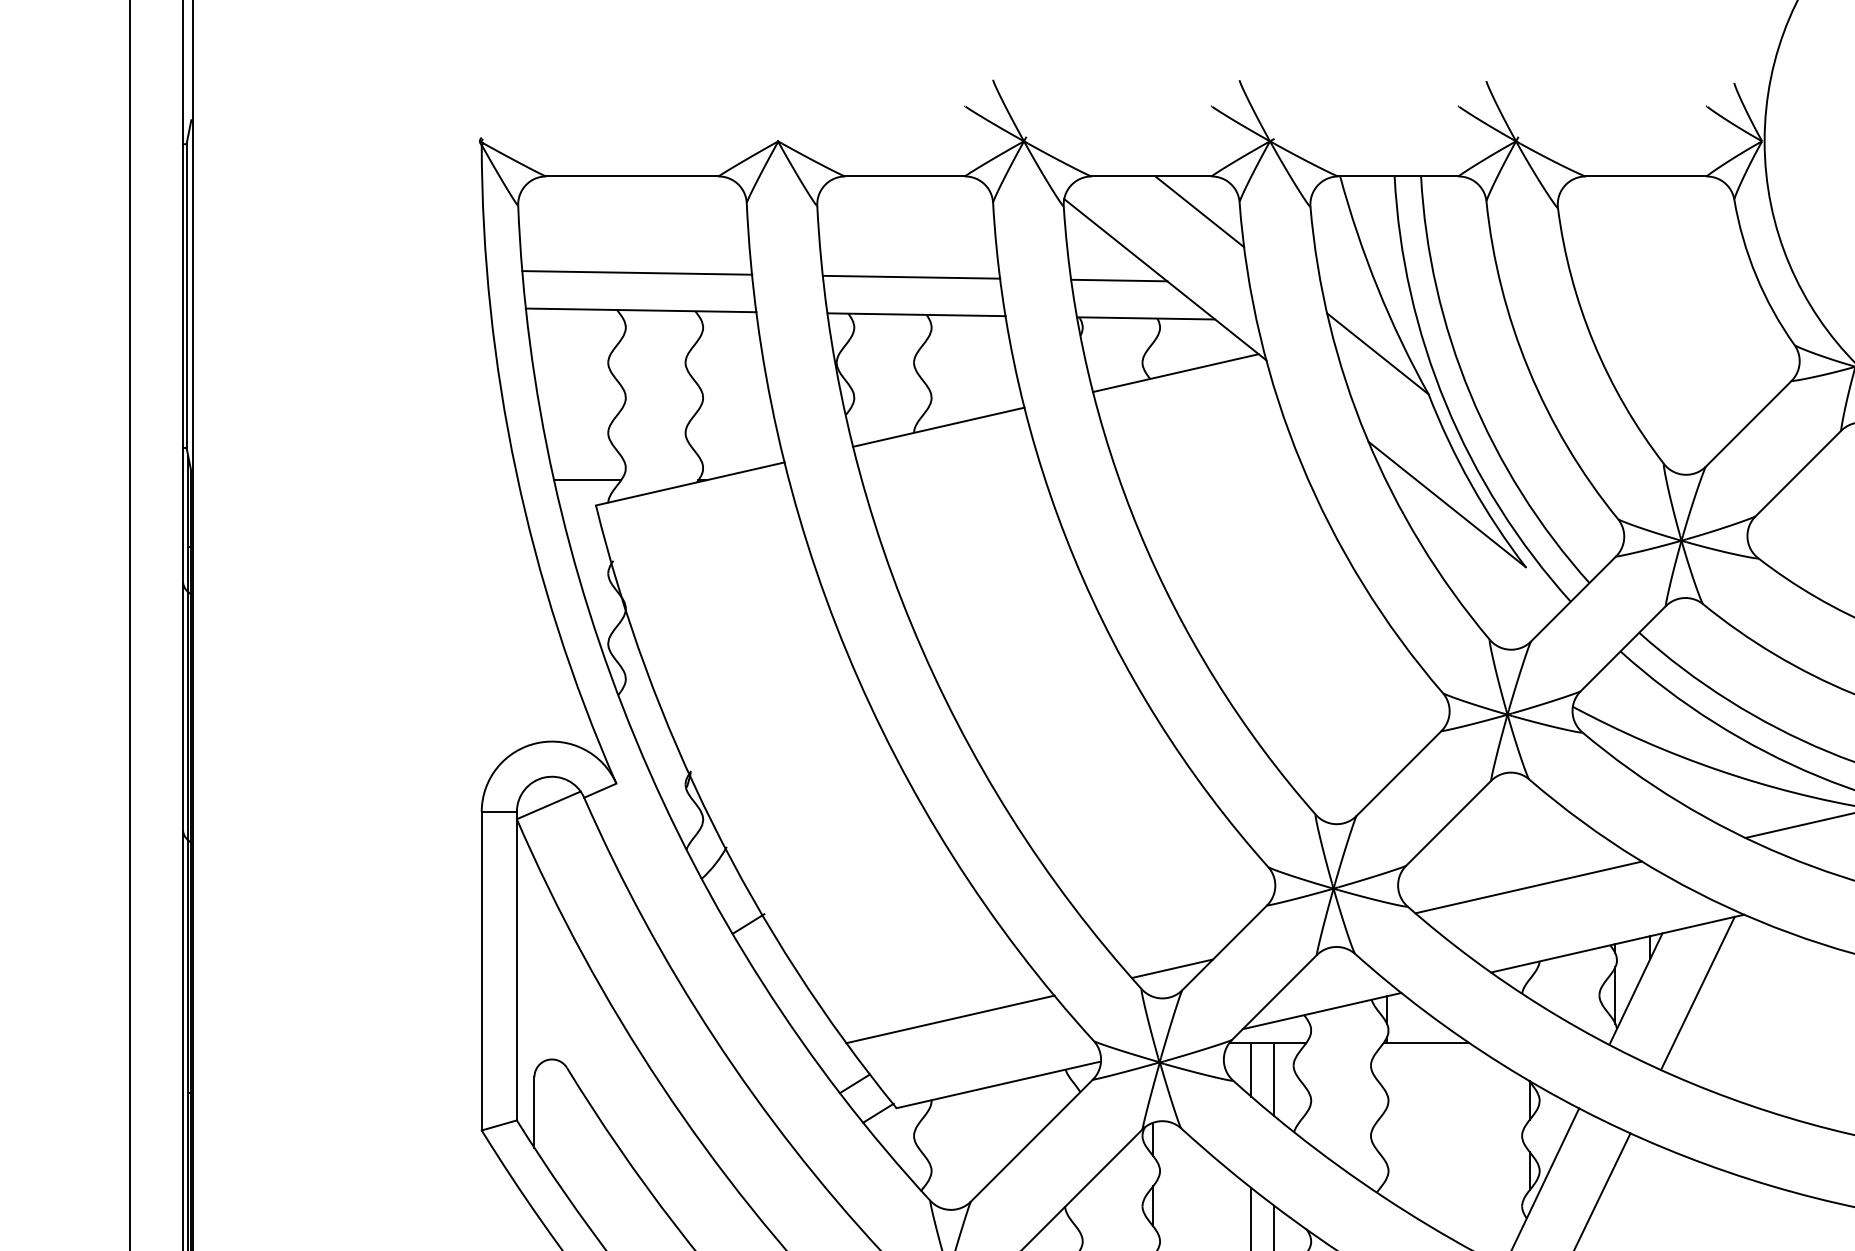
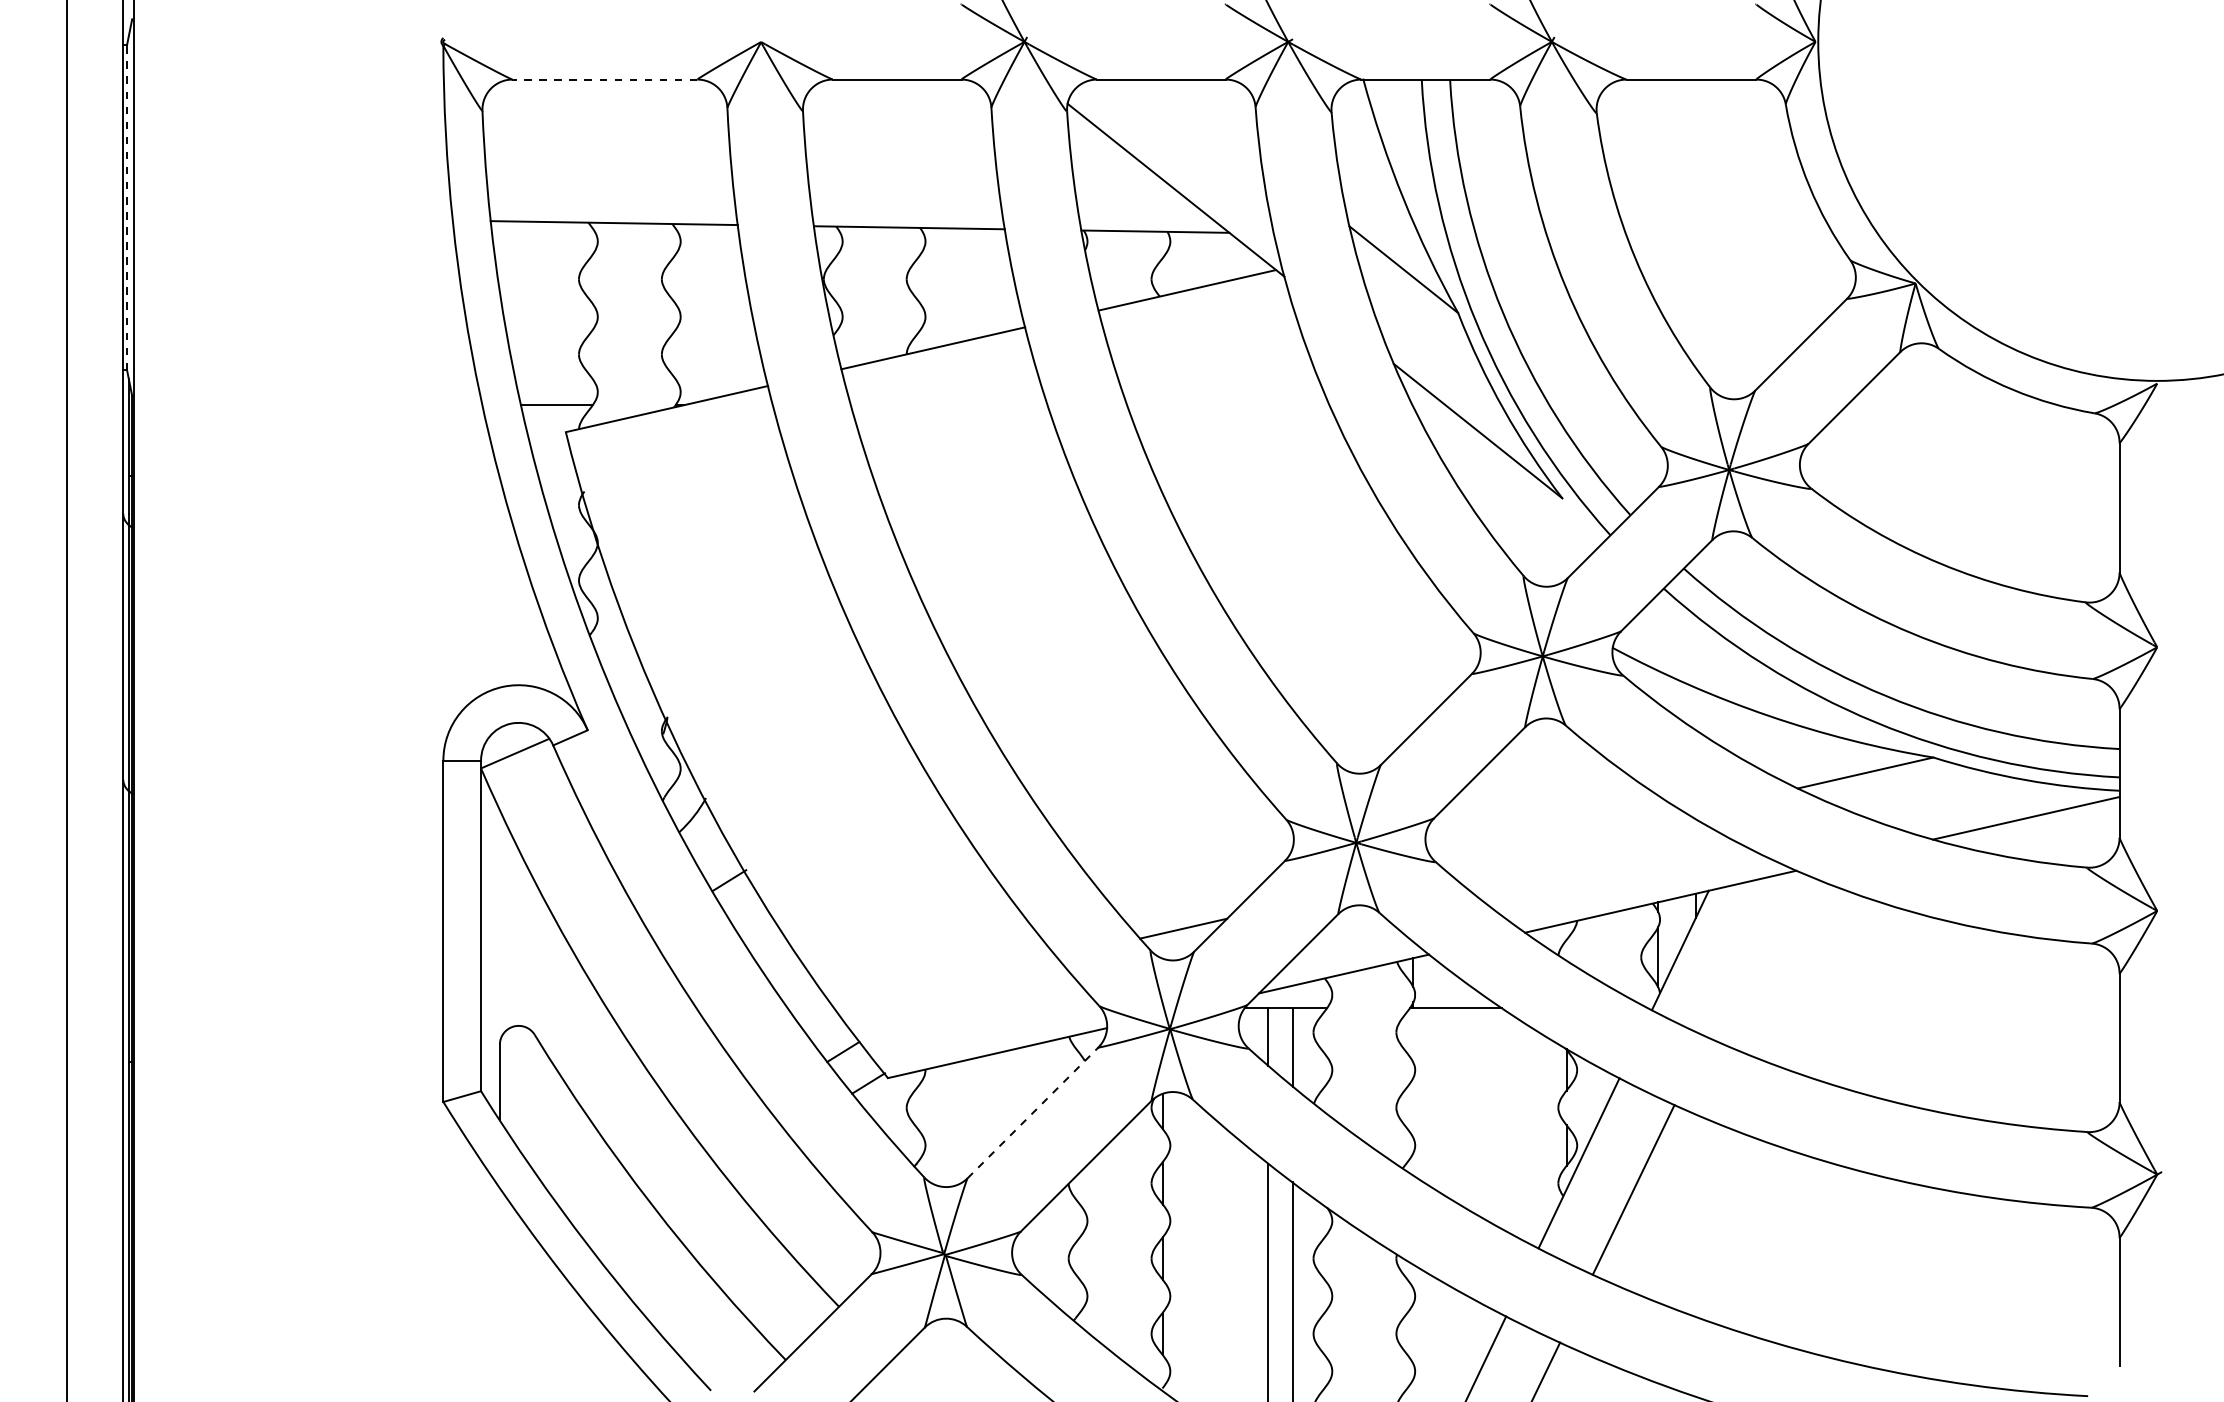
line: (632, 176) -> (604, 79), solid -> dashed
line: (1199, 211) -> (1212, 117), removed
line: (636, 272) -> (609, 182), removed
line: (911, 277) -> (904, 187), removed
line: (1119, 279) -> (1126, 190), removed
line: (186, 295) -> (127, 207), solid -> dashed
line: (1528, 887) -> (1565, 841), removed
line: (1697, 993) -> (1746, 955), removed
line: (950, 1018) -> (945, 982), removed
line: (1031, 1140) -> (1032, 1112), solid -> dashed

